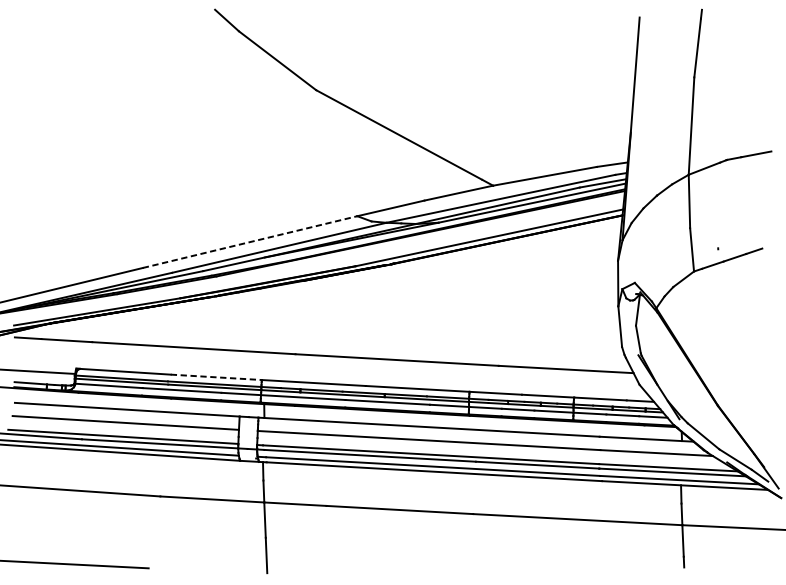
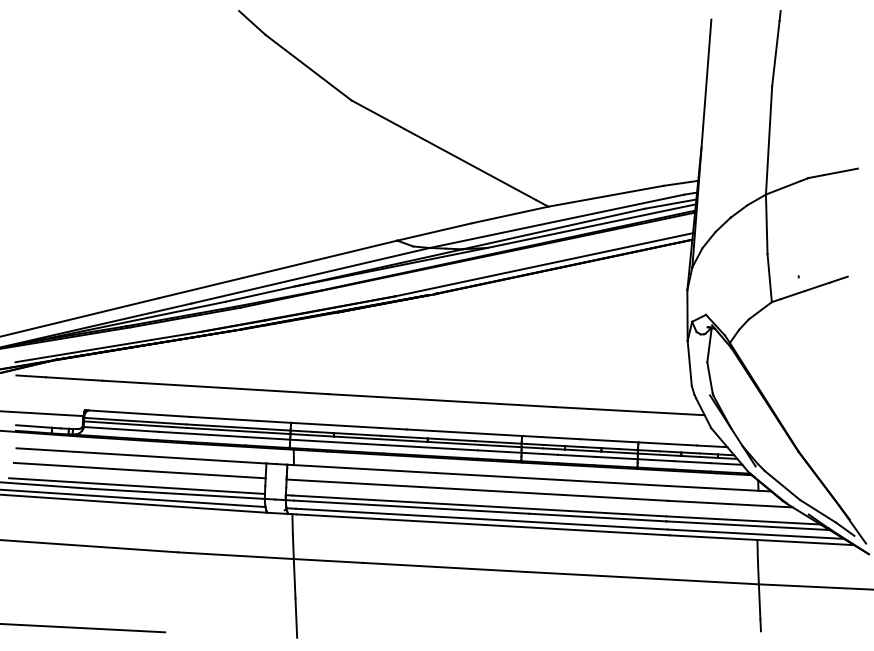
line: (250, 242) -> (278, 269), dashed -> solid
line: (216, 377) -> (240, 419), dashed -> solid

